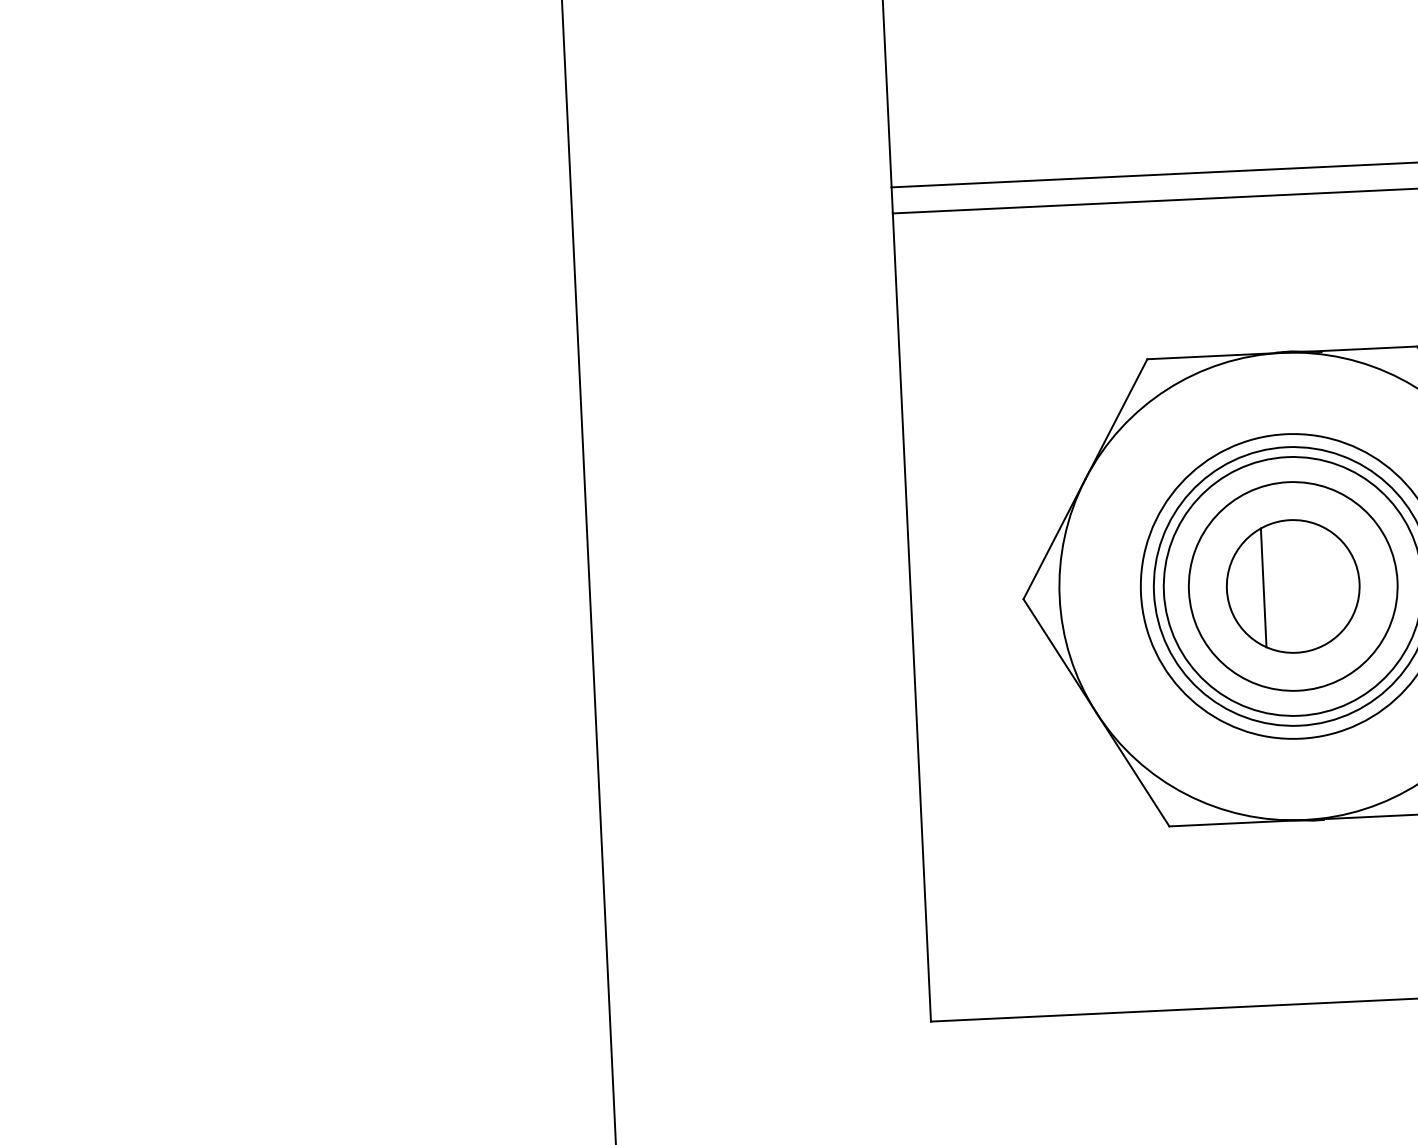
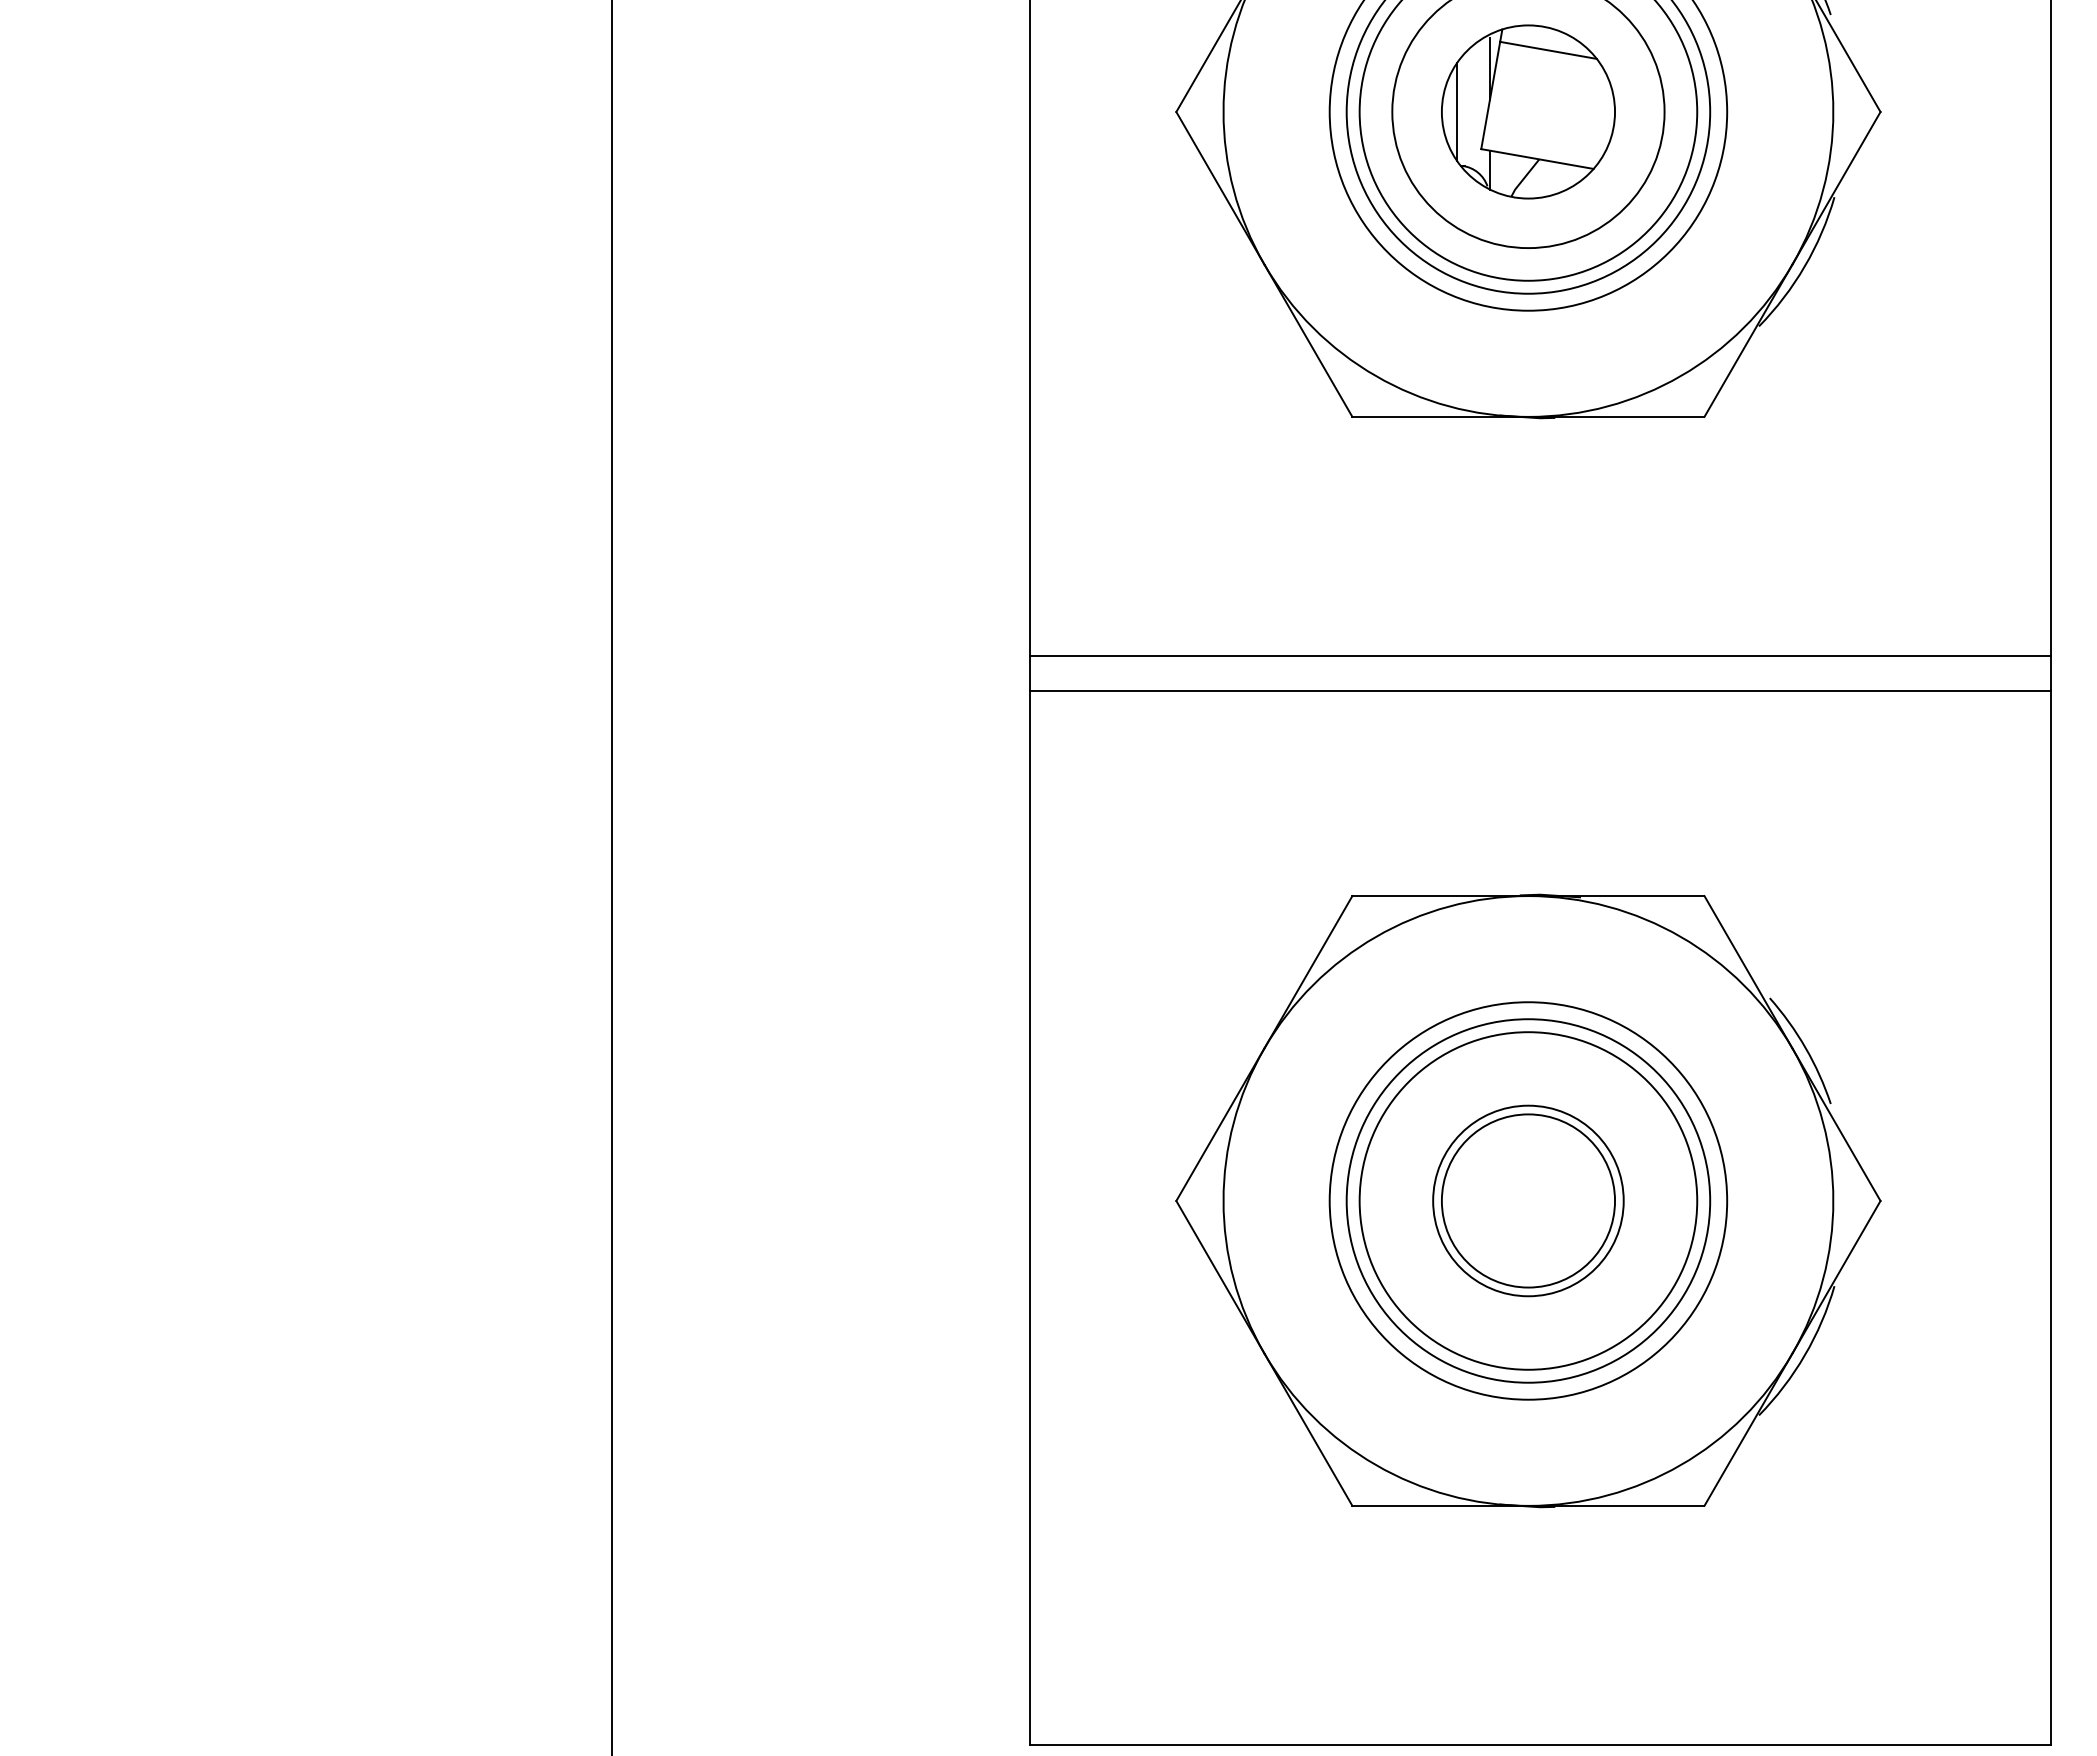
circle: (1293, 586) -> (1528, 1200), size x0.7
line: (1263, 587) -> (1489, 1200), removed

